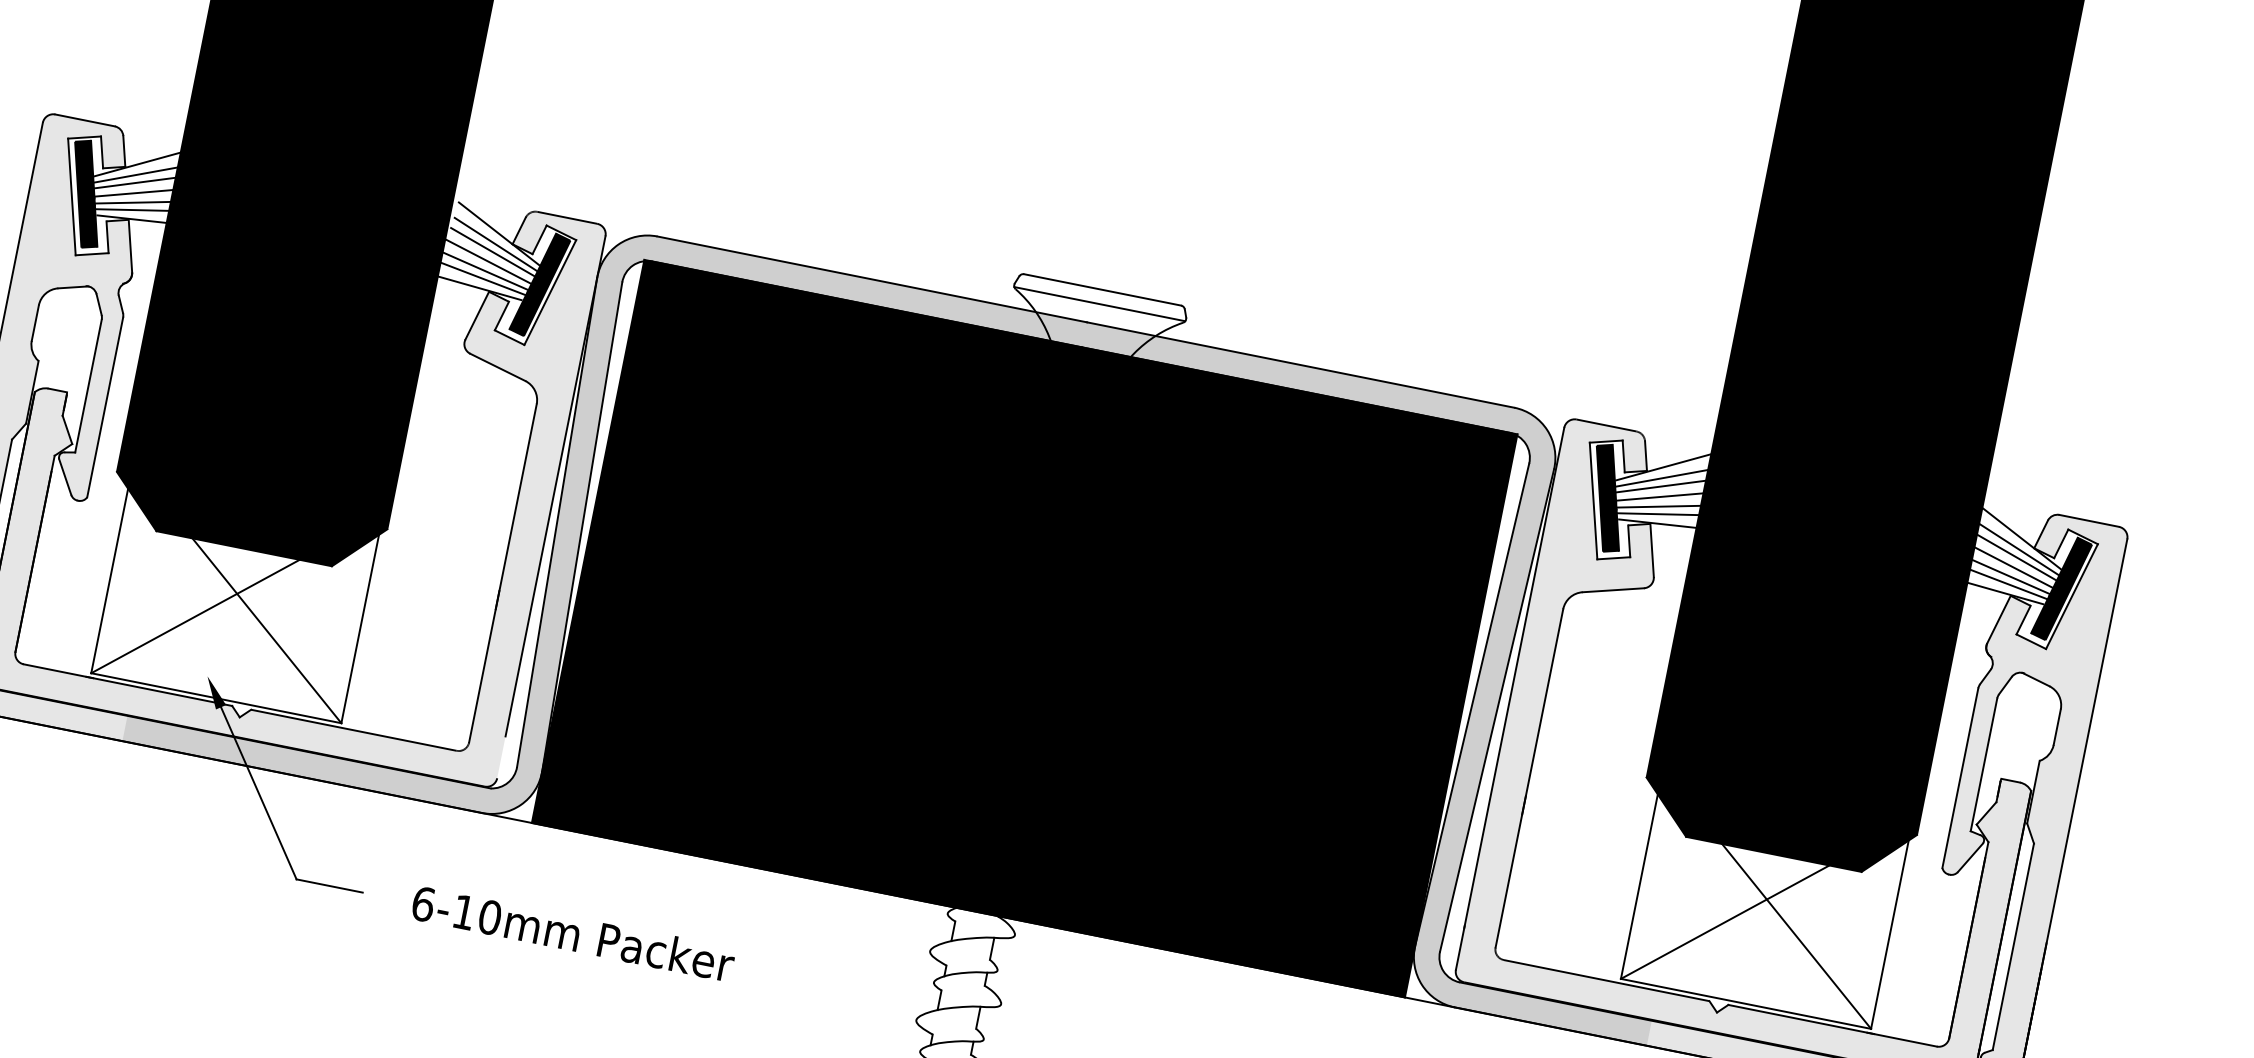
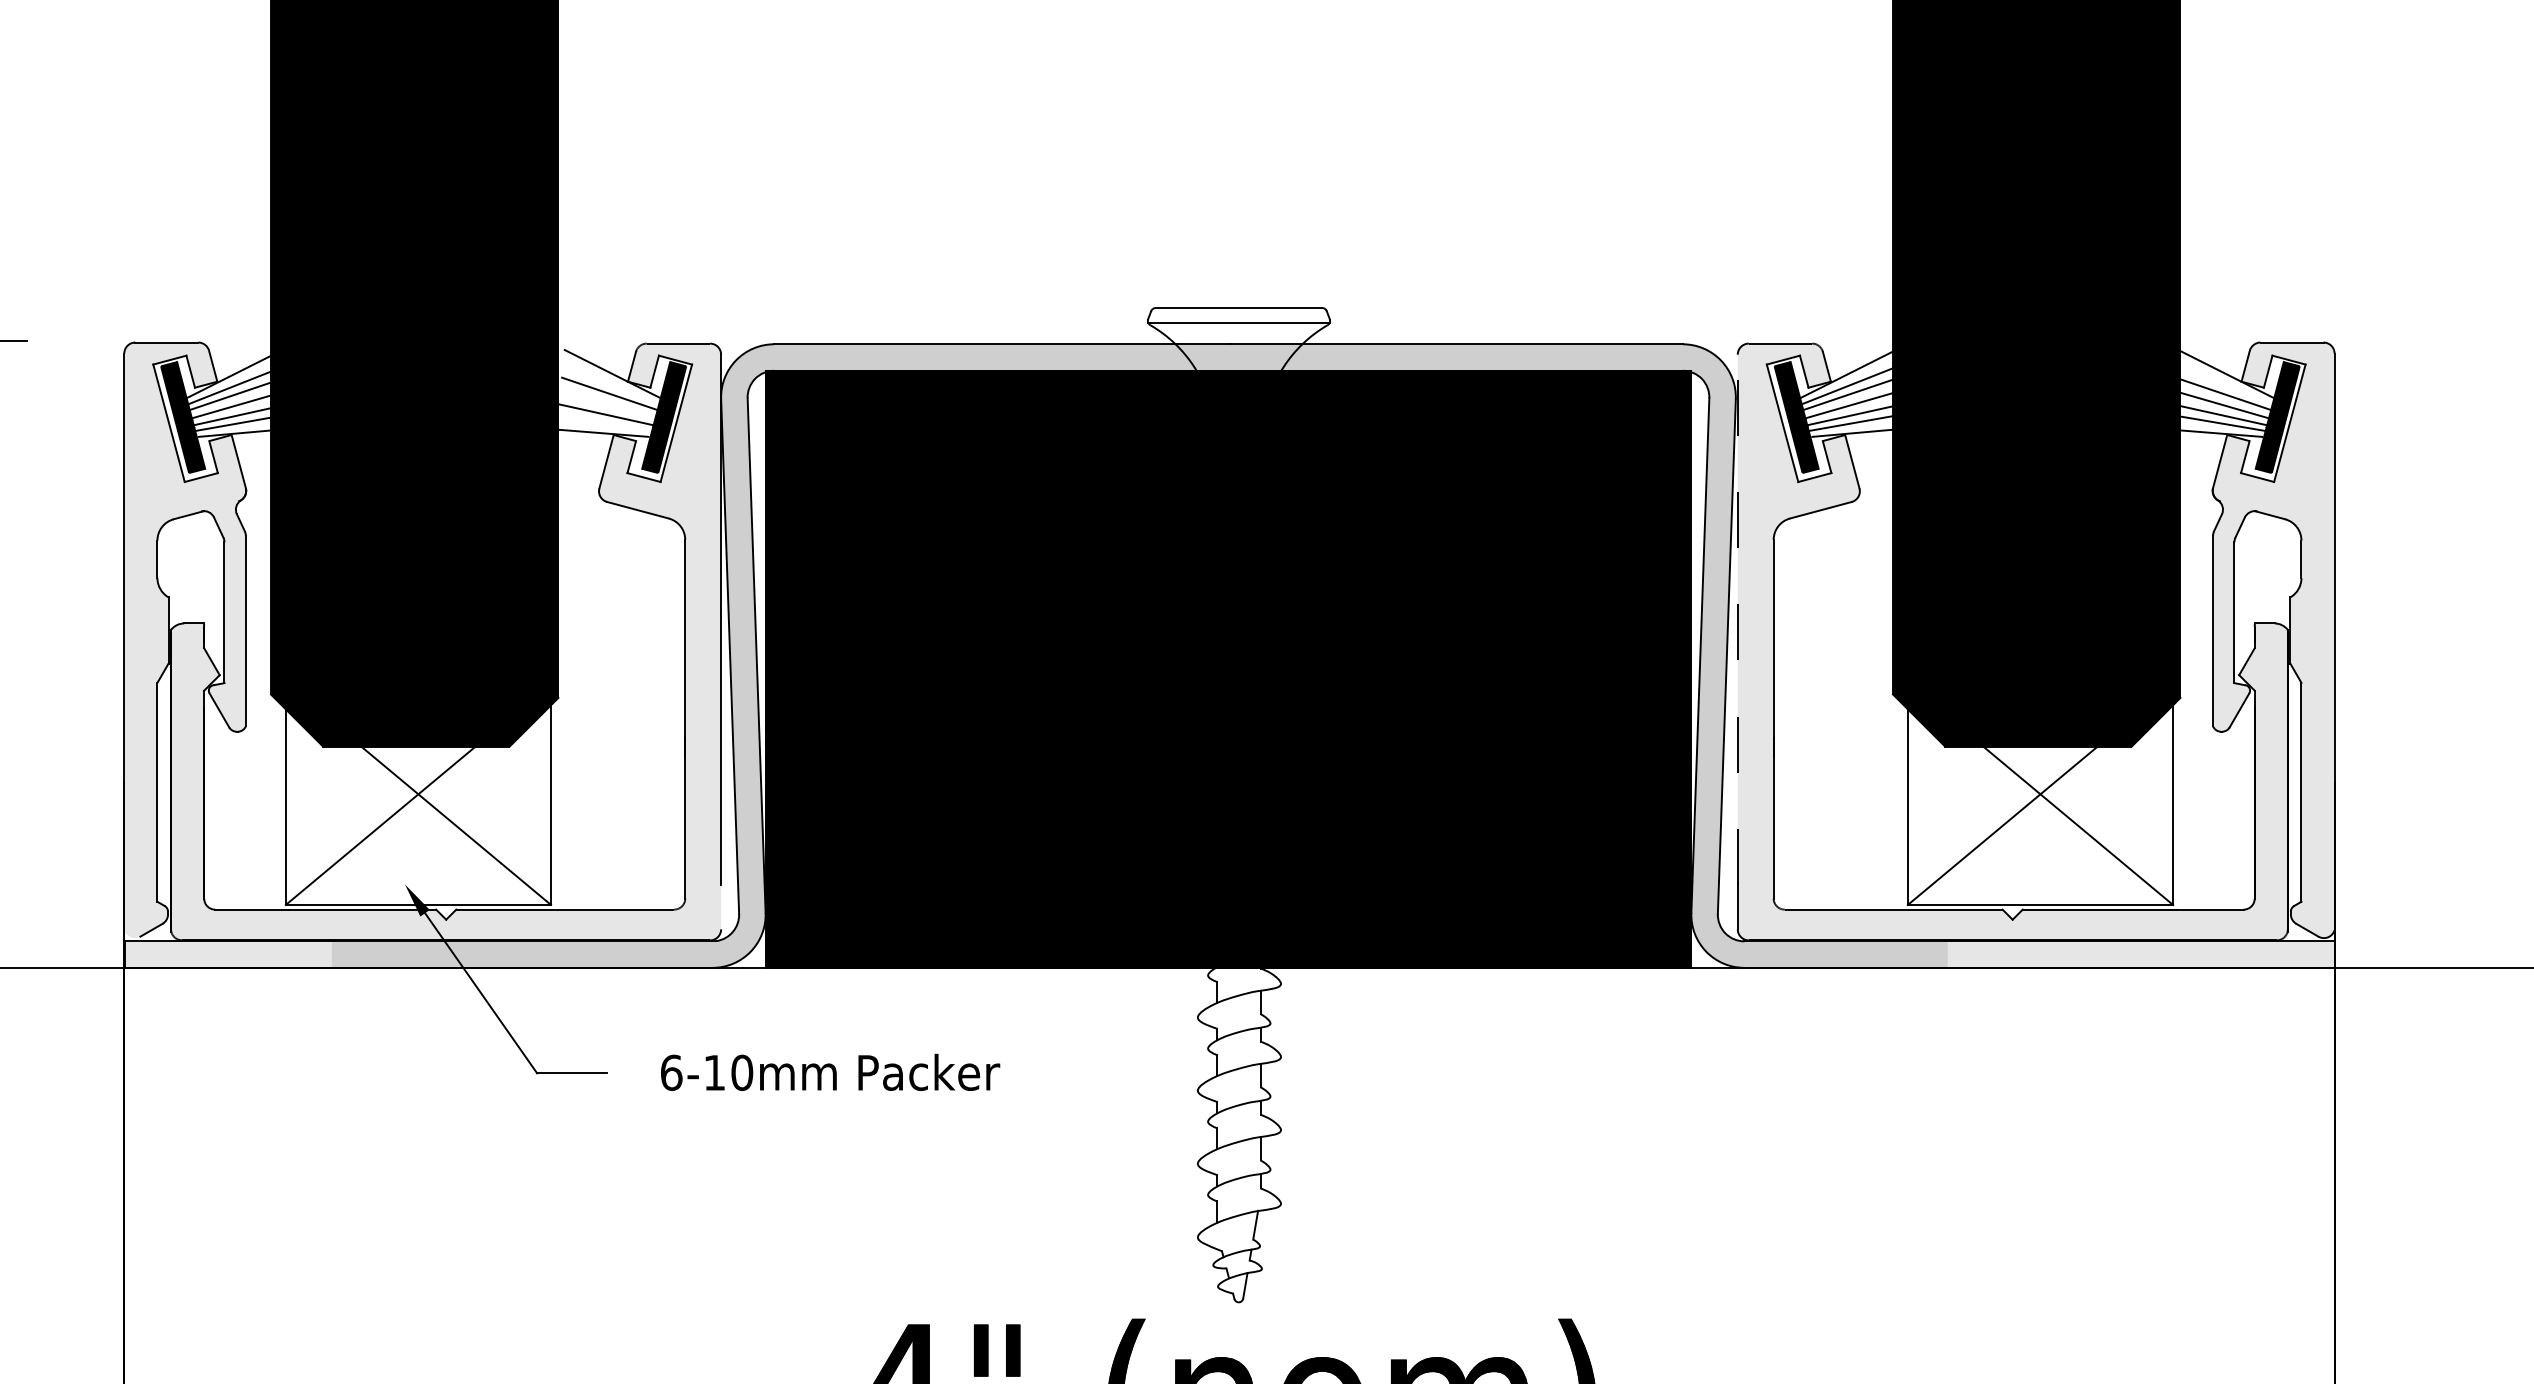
line: (495, 244) -> (610, 385), removed
line: (488, 261) -> (606, 404), removed
line: (482, 278) -> (604, 422), removed
line: (2017, 548) -> (2224, 385), removed
line: (1514, 677) -> (1737, 619), solid -> dashed

